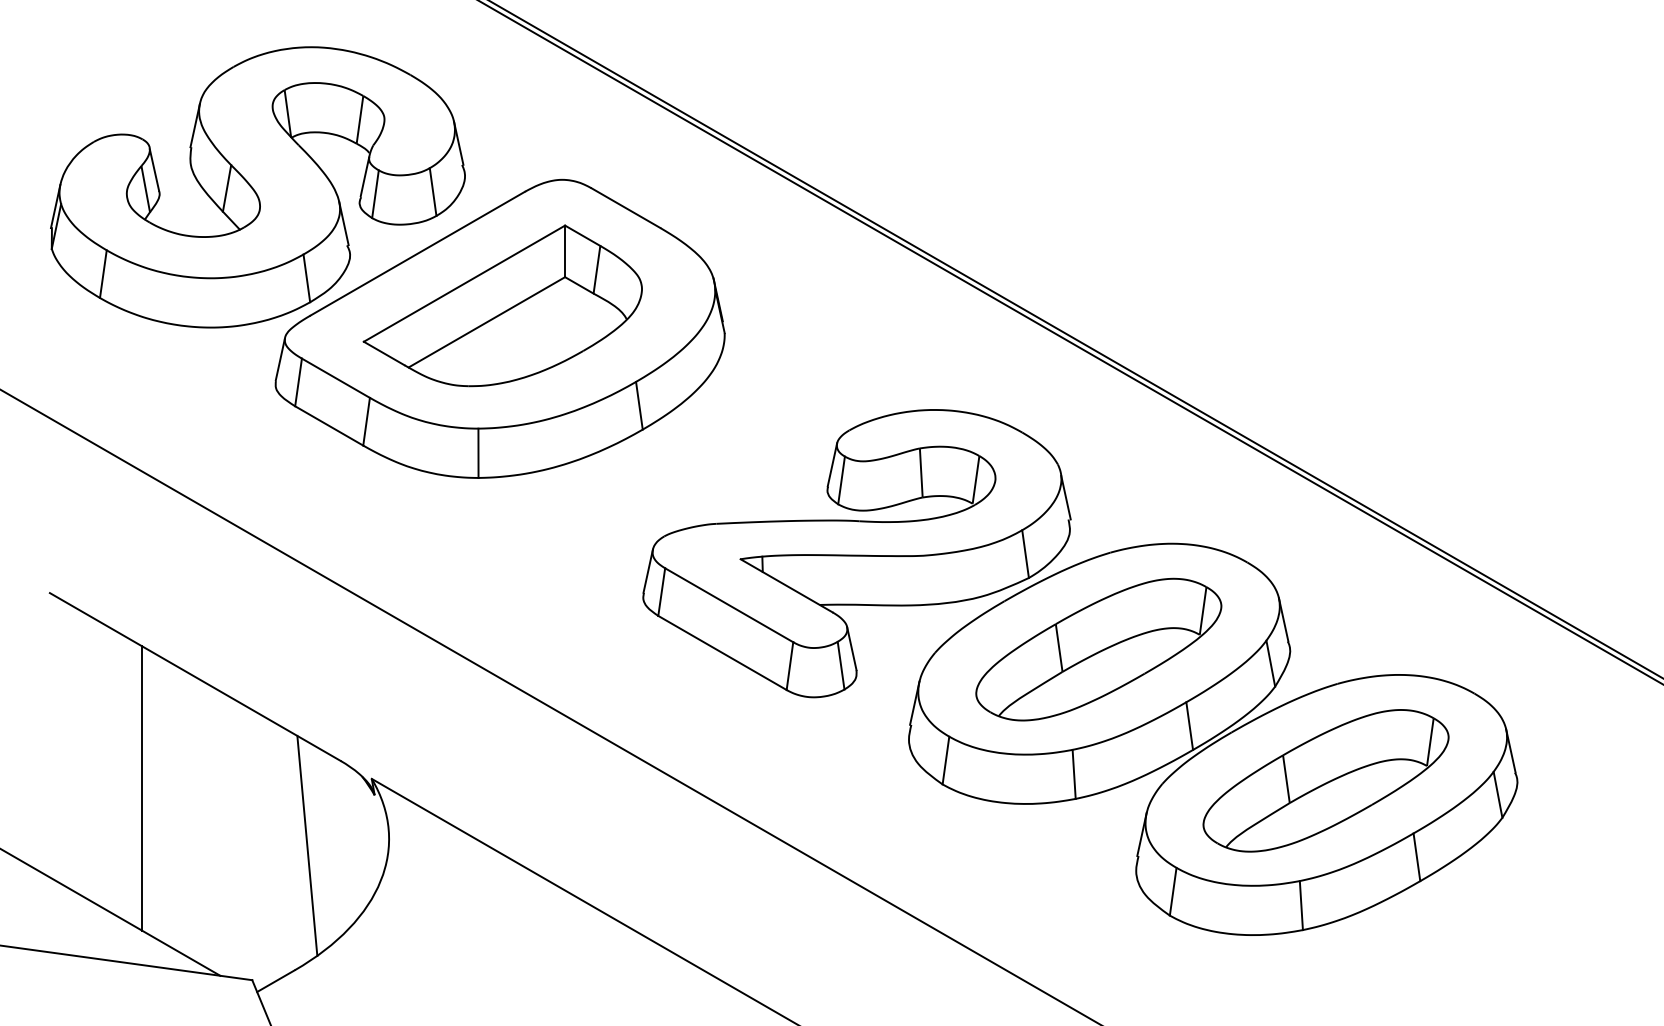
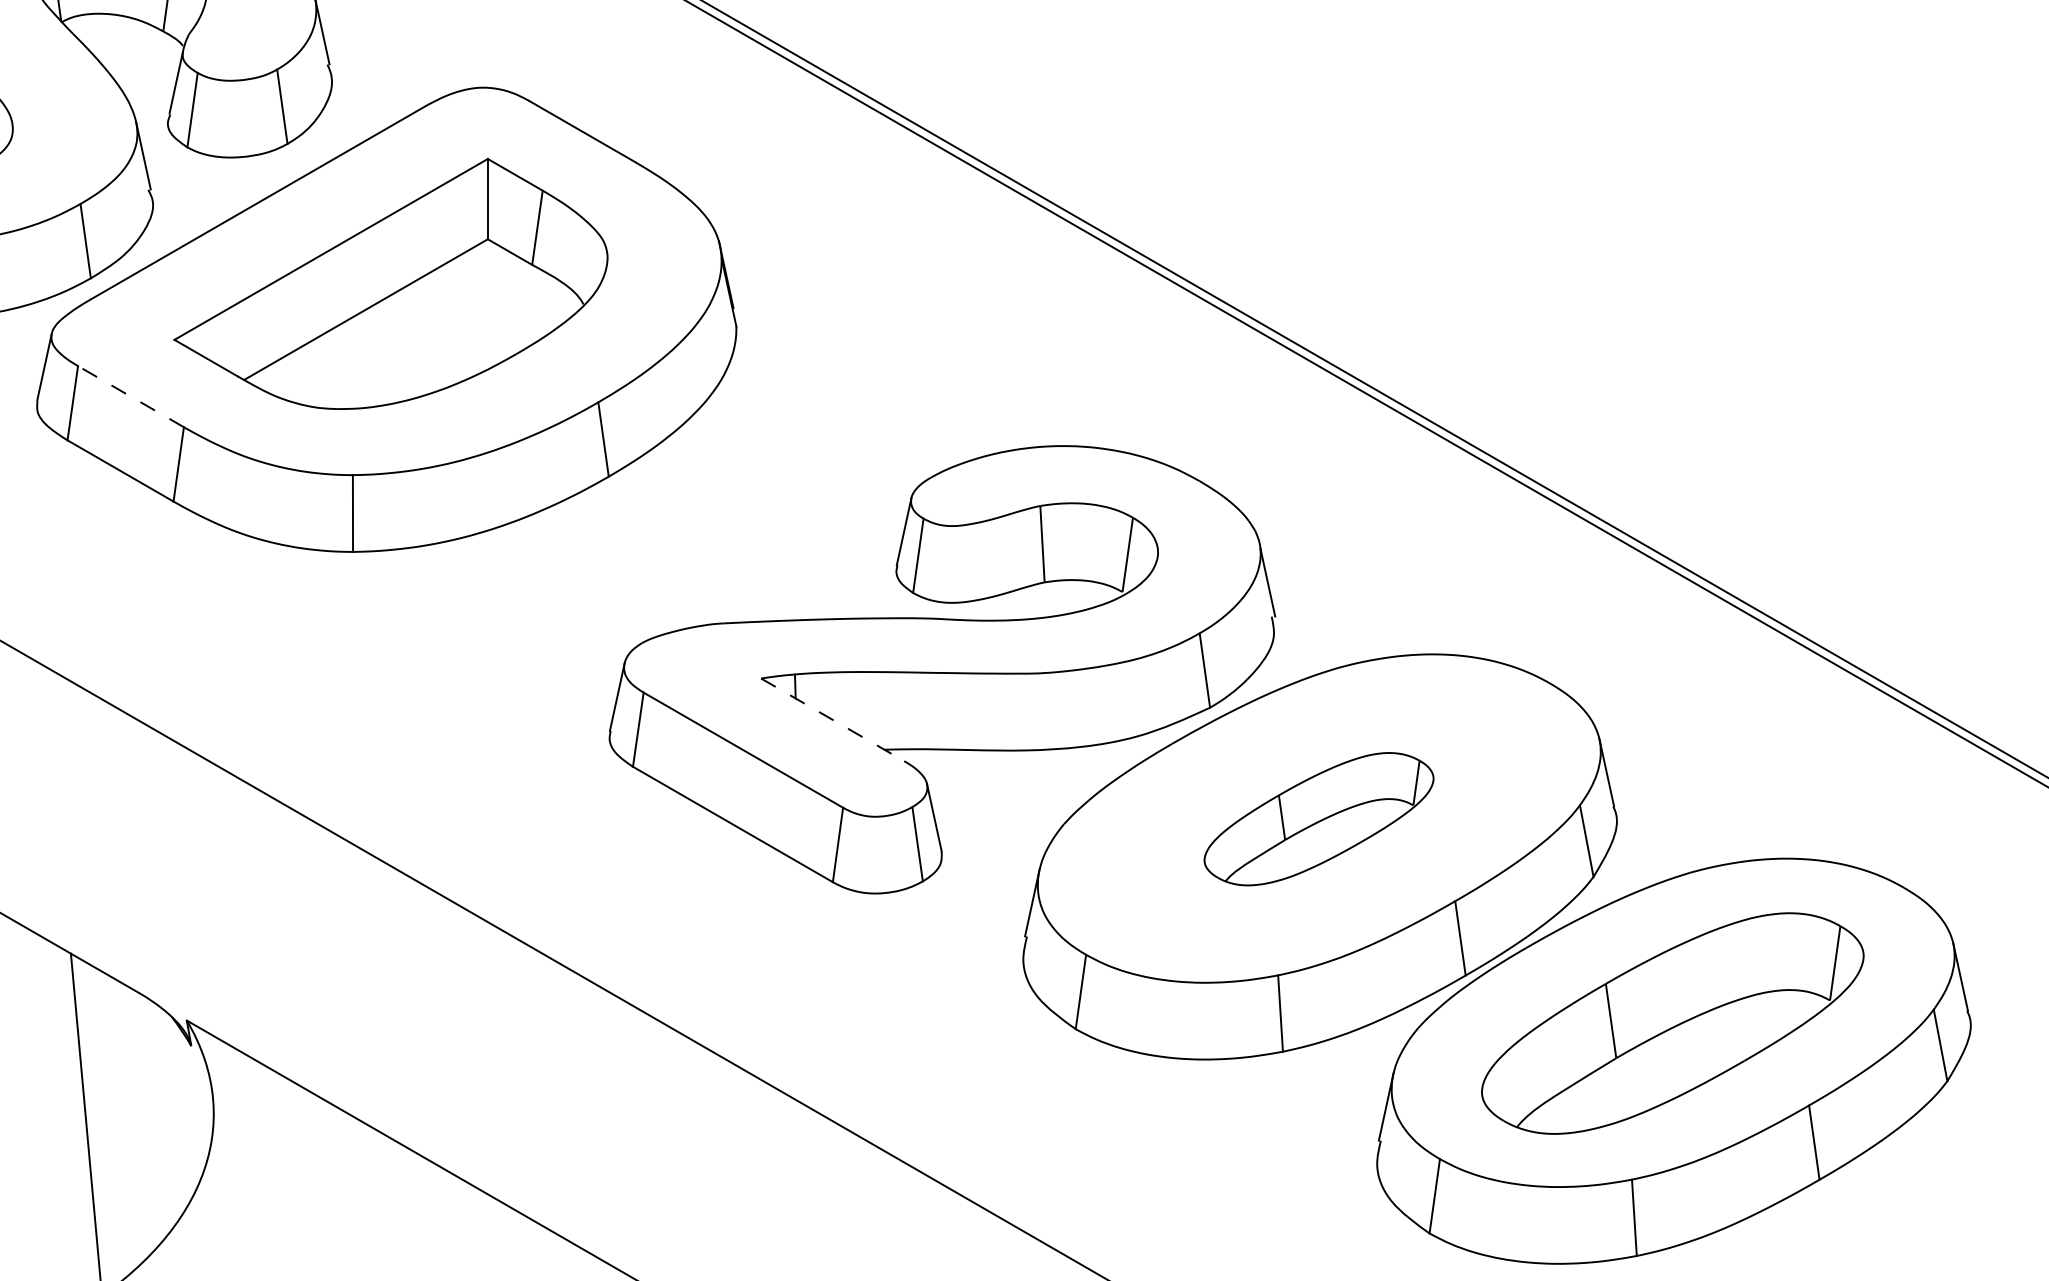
line: (335, 378) -> (130, 397), solid -> dashed
line: (787, 586) -> (834, 720), solid -> dashed
part: (1098, 649) -> (1318, 819), size x0.6

